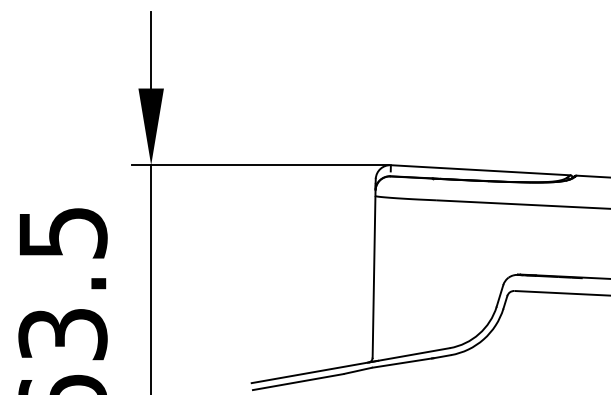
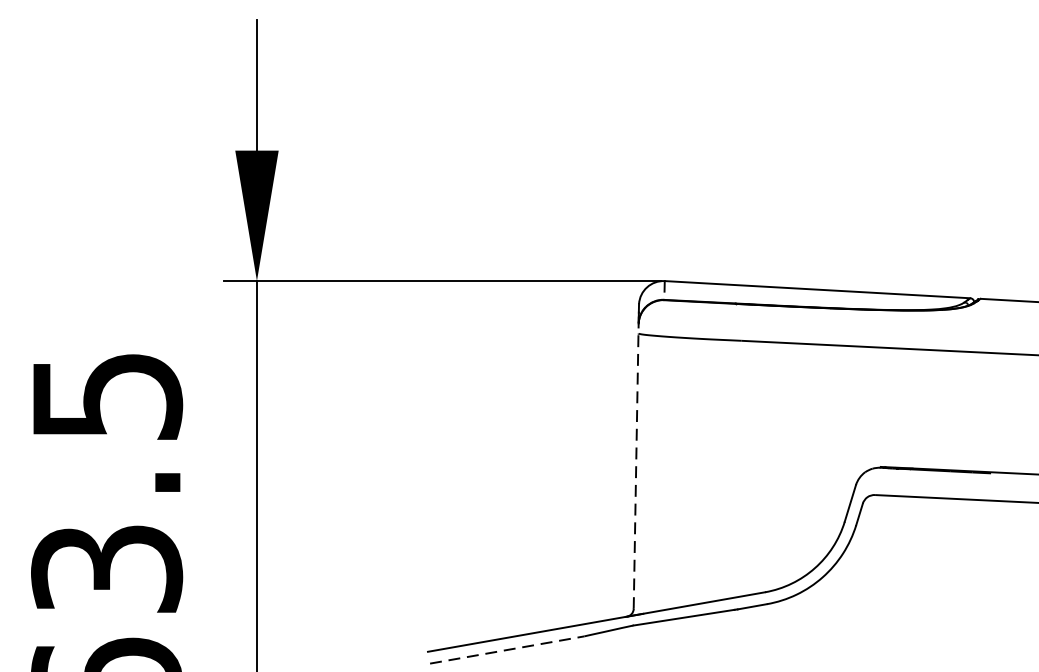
line: (374, 271) -> (636, 461), solid -> dashed
line: (298, 381) -> (507, 649), solid -> dashed

